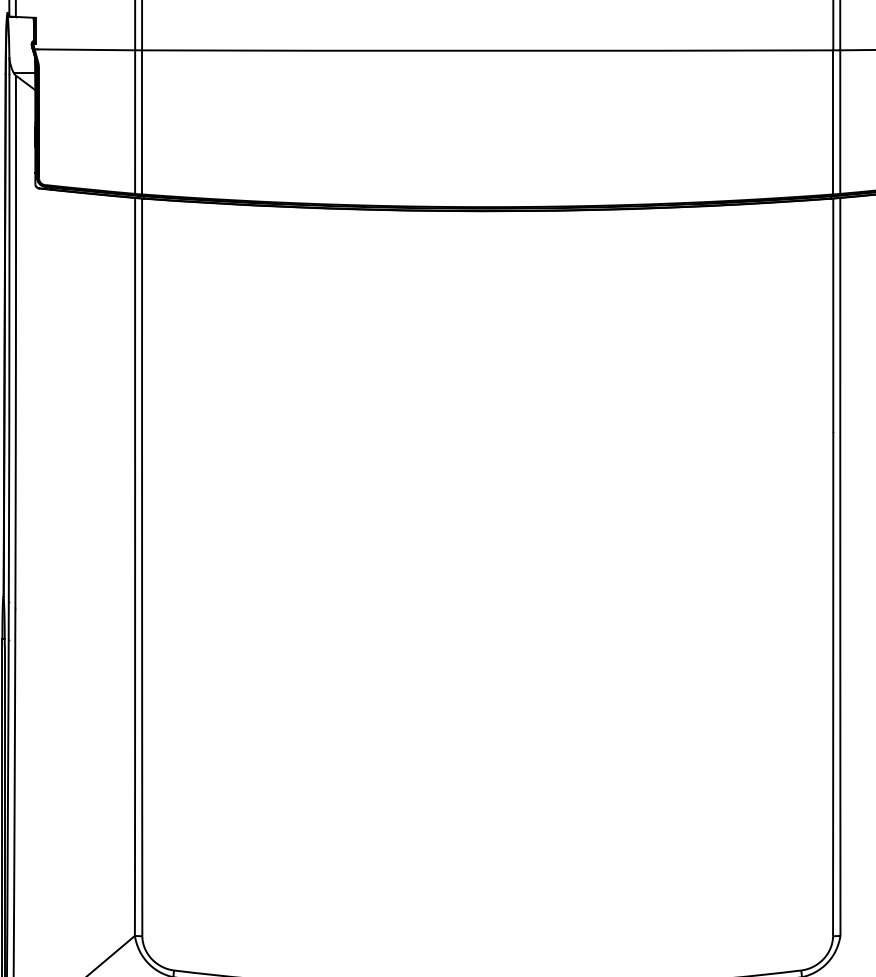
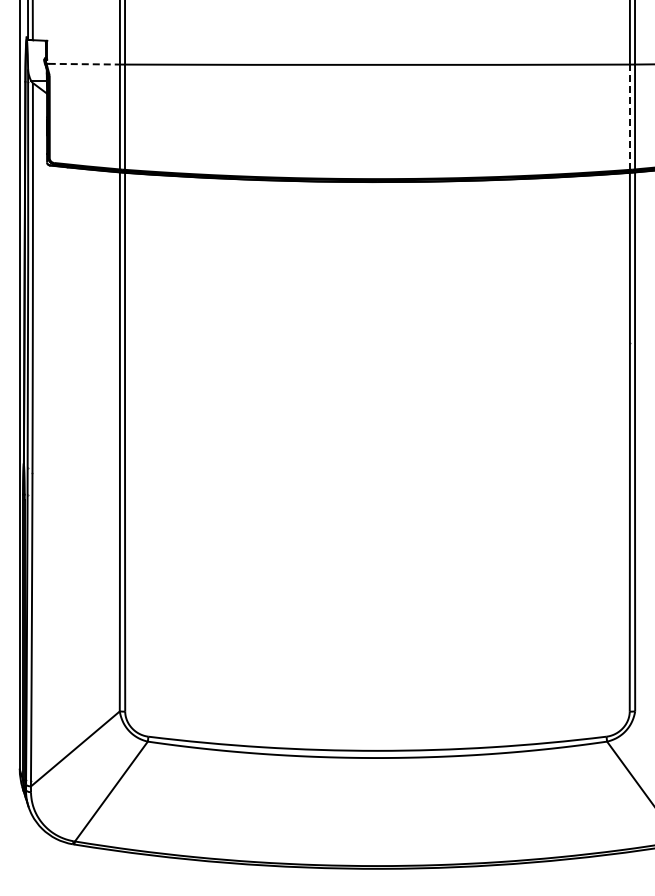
line: (86, 50) -> (84, 64), solid -> dashed
line: (832, 122) -> (629, 117), solid -> dashed

